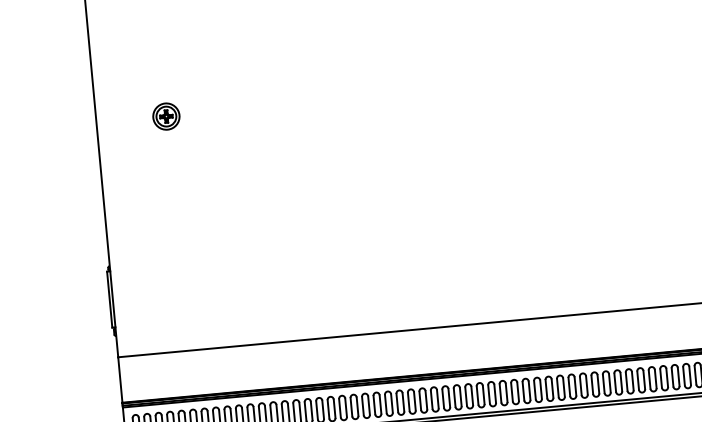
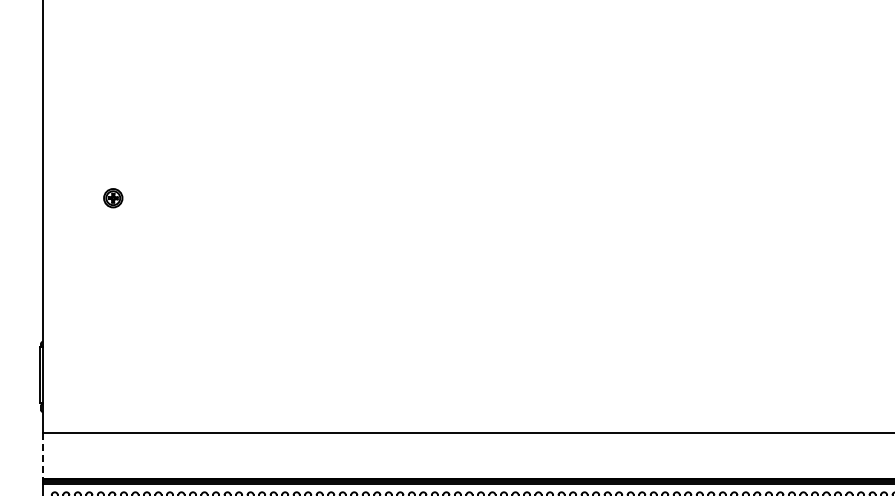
part: (166, 116) -> (113, 198), size x0.7
line: (119, 380) -> (42, 456), solid -> dashed

